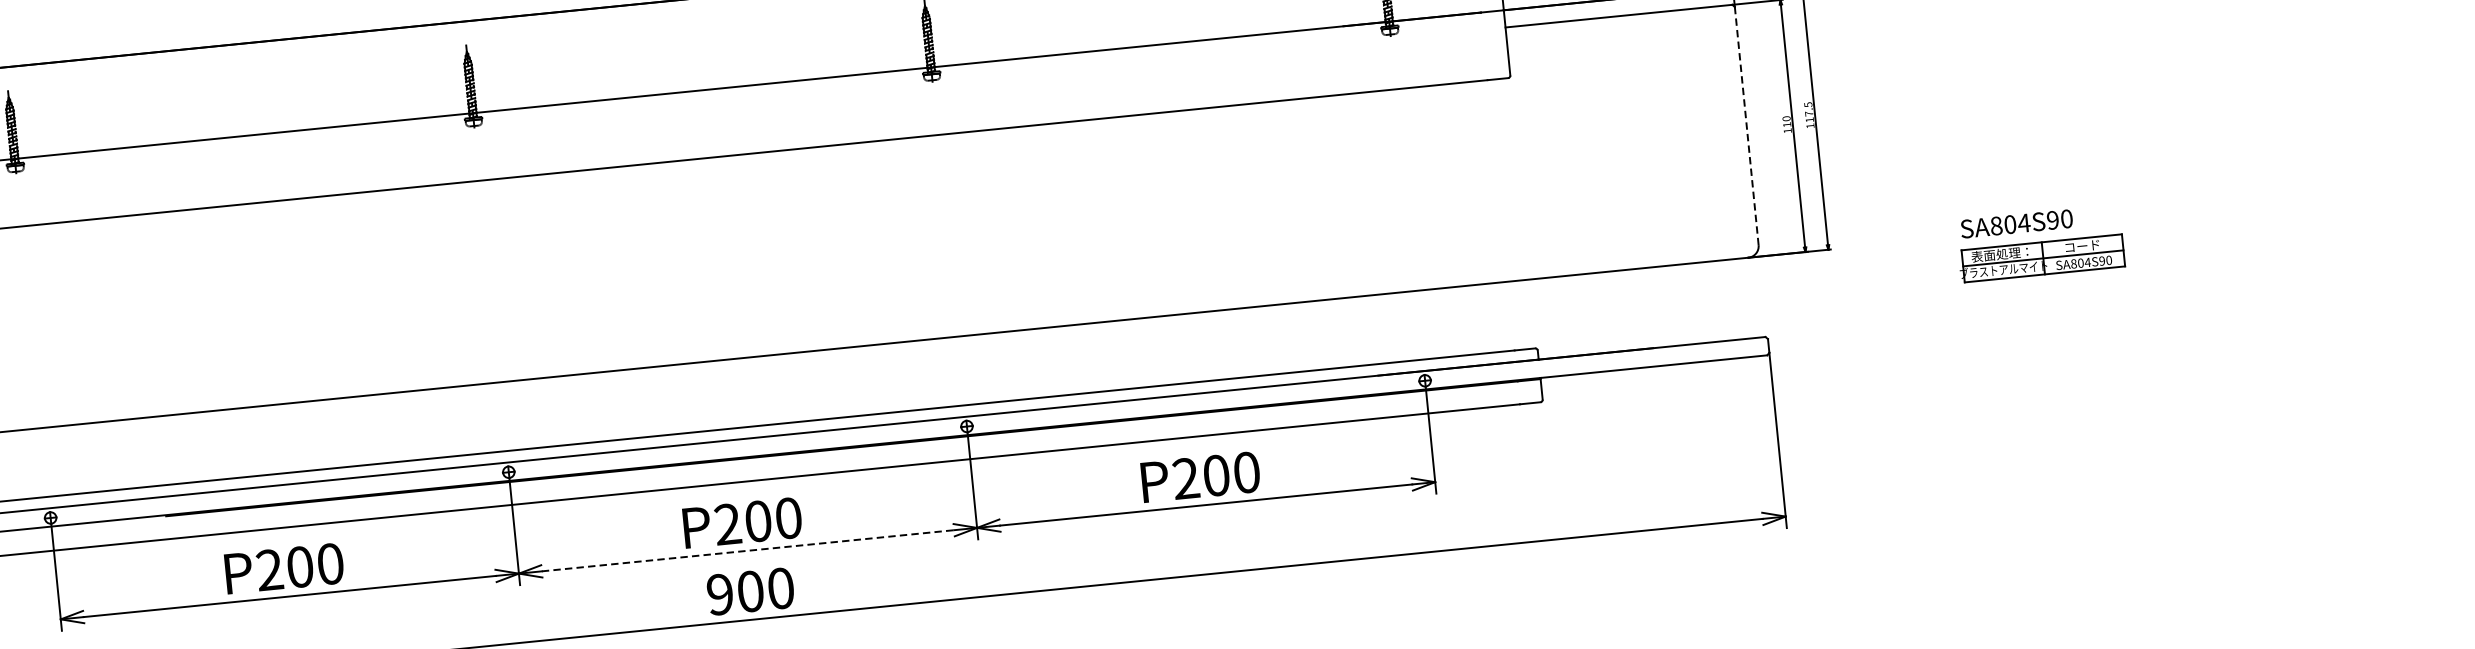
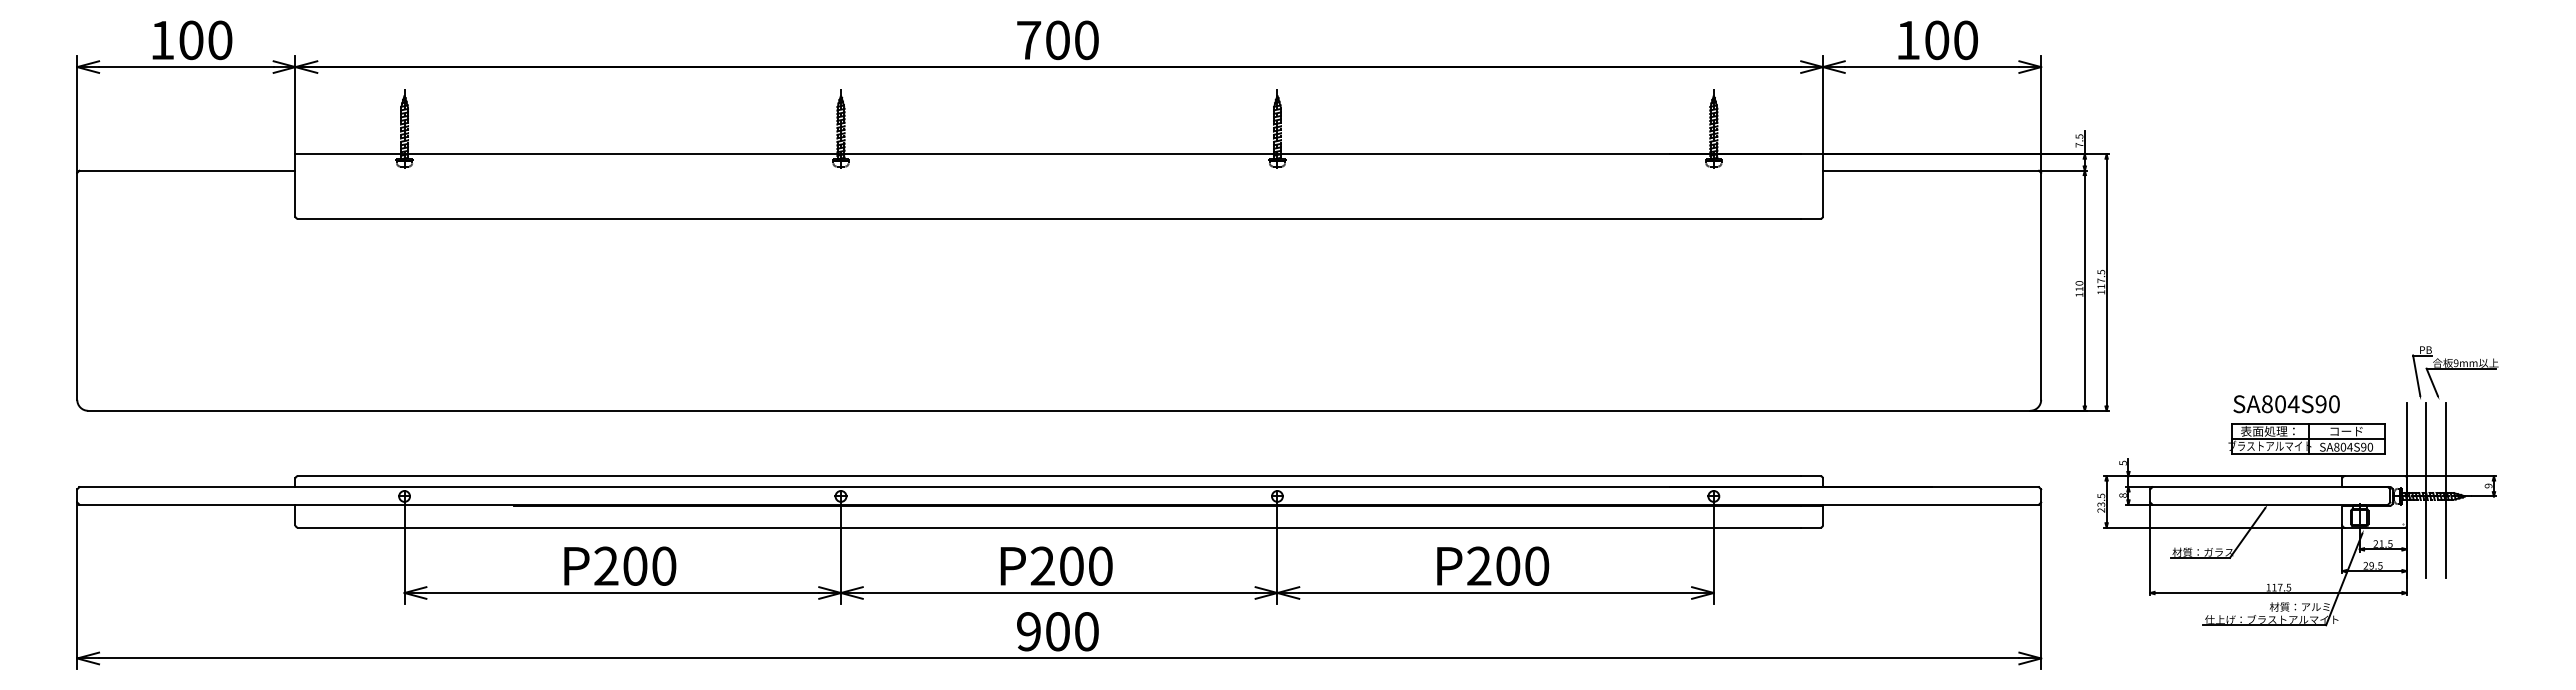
line: (1747, 126) -> (2041, 286), dashed -> solid
part: (2036, 309) -> (2297, 486), added
line: (748, 551) -> (1059, 593), dashed -> solid

